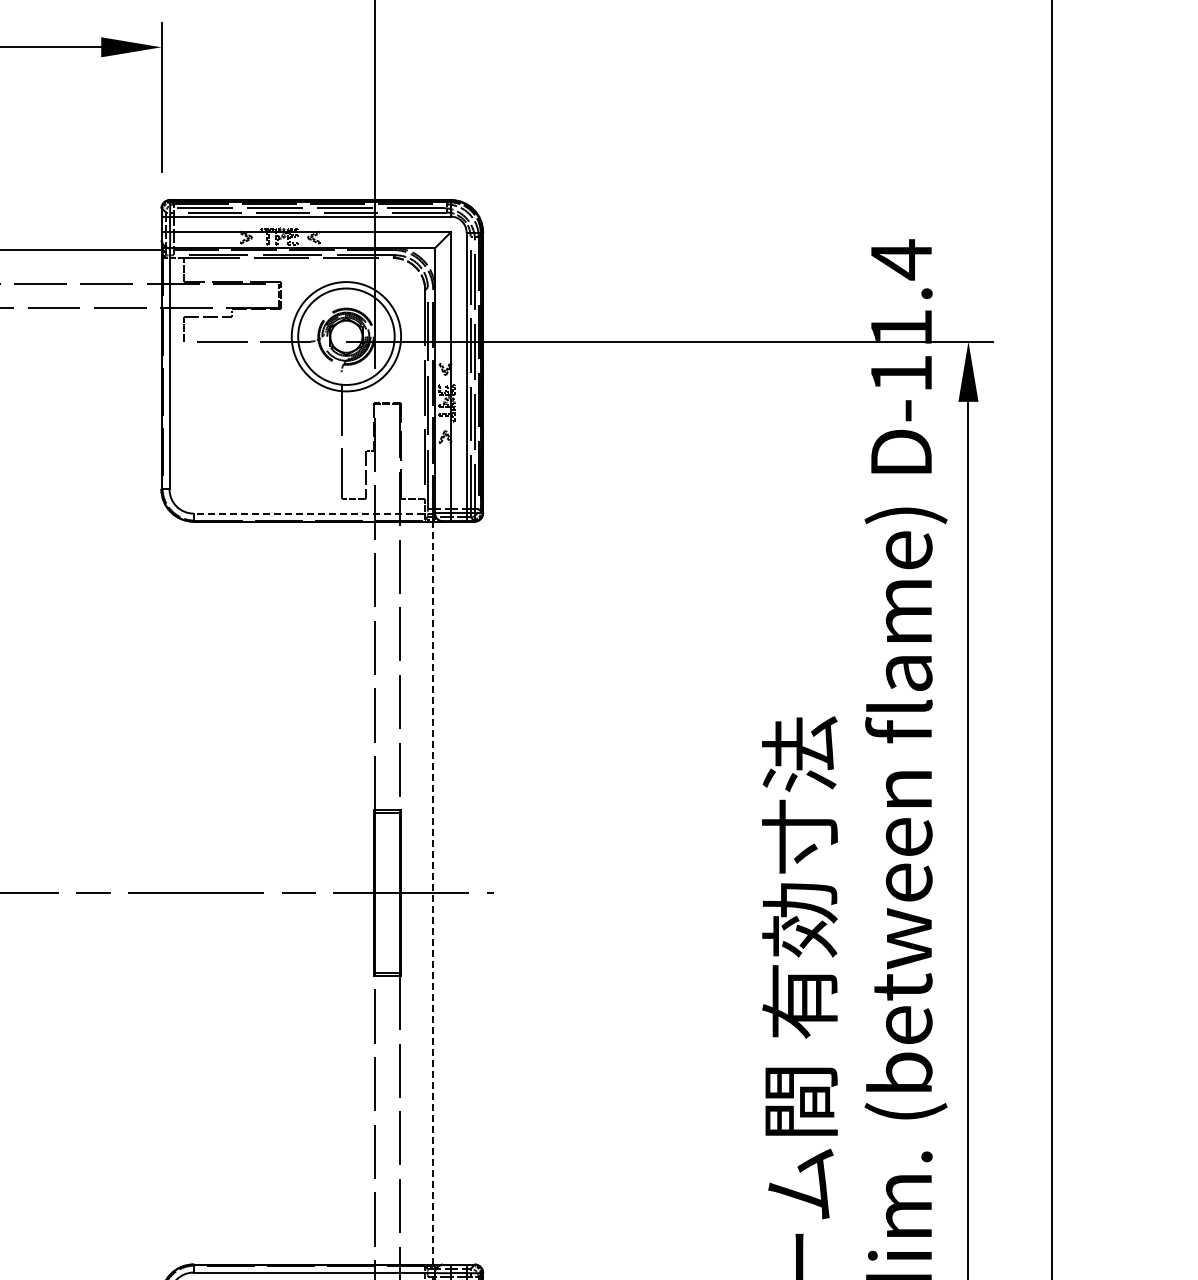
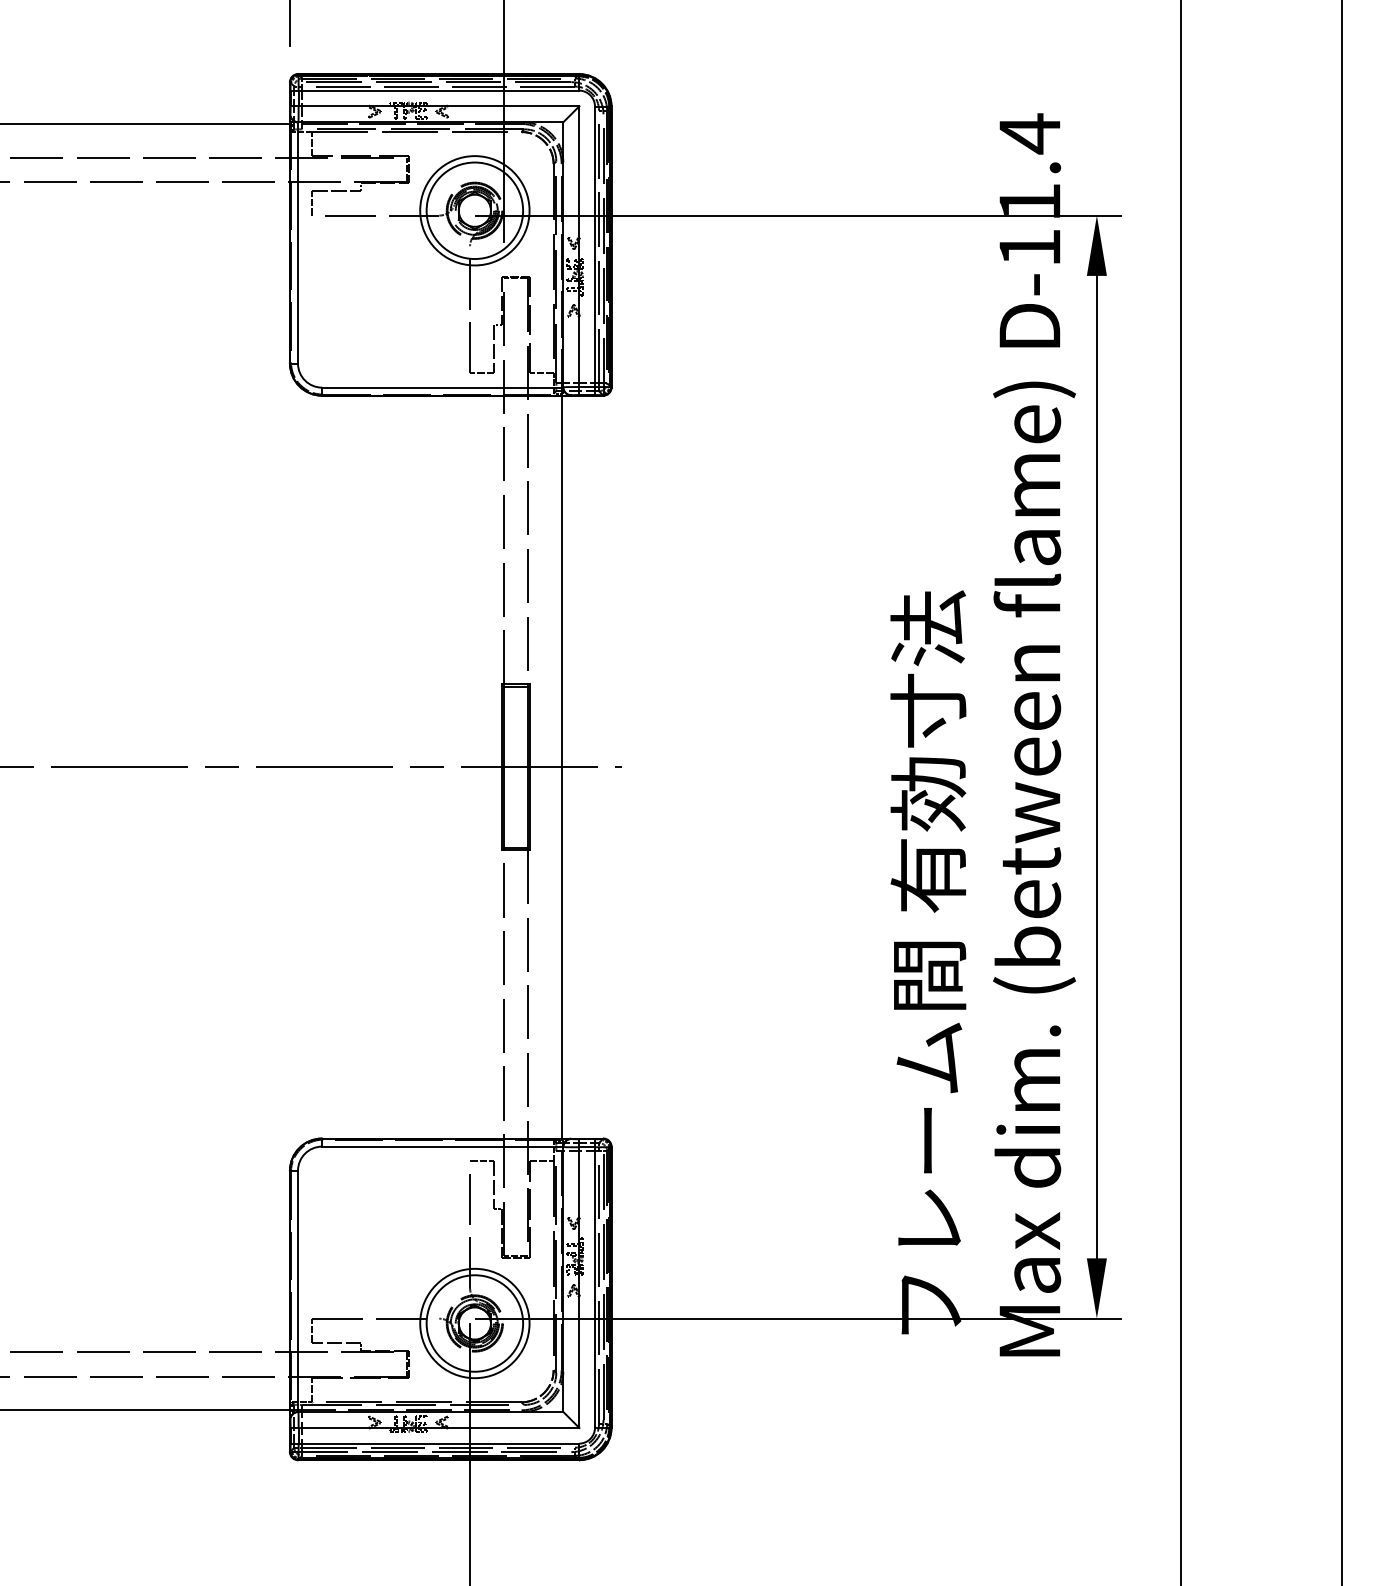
line: (314, 513) -> (442, 387), dashed -> solid
line: (433, 892) -> (561, 766), dashed -> solid

